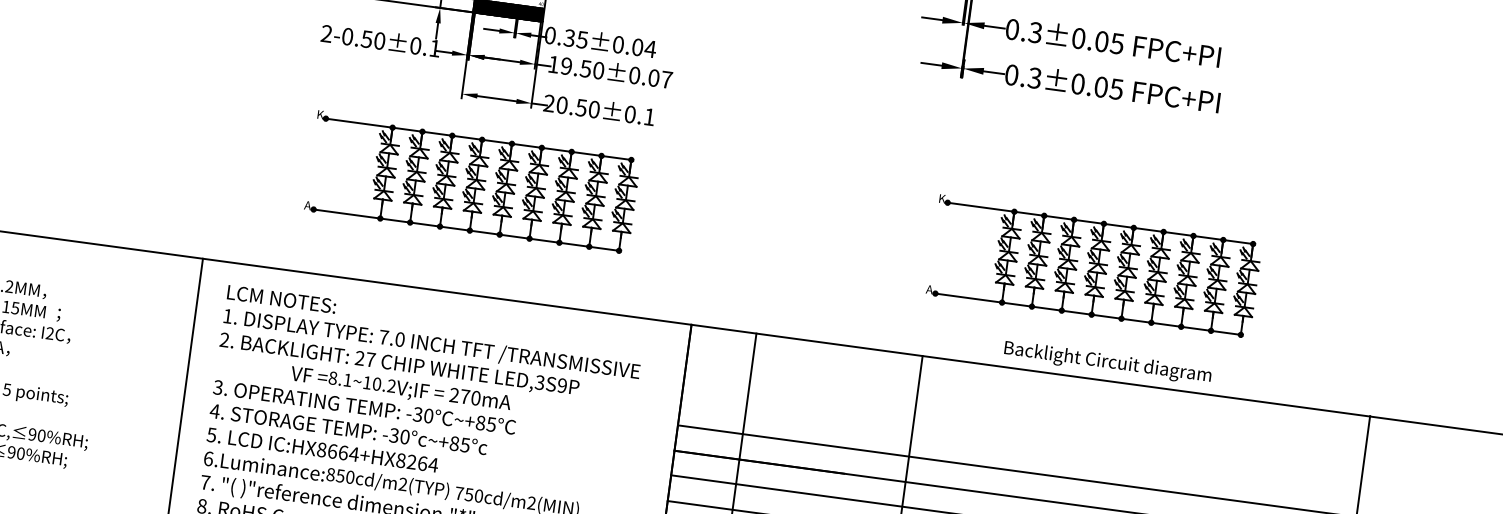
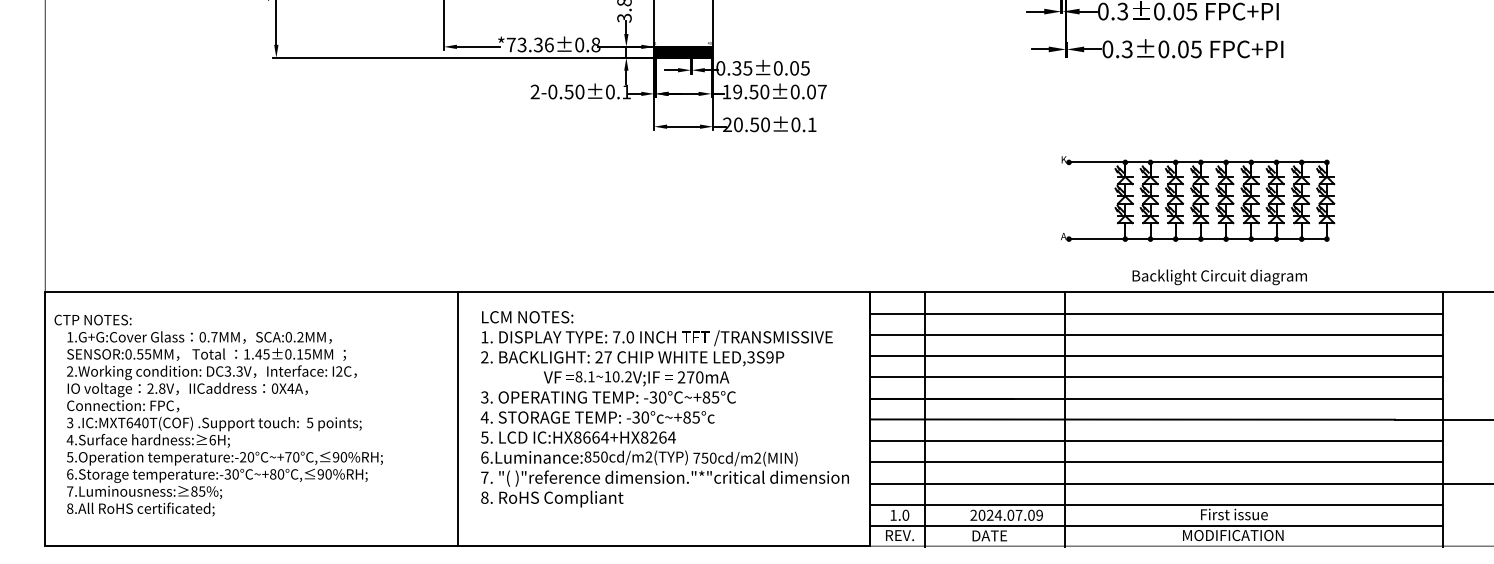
text: (650, 49) -> (805, 68), 0.04 -> 0.05
part: (473, 182) -> (673, 198), removed
line: (1027, 395) -> (1156, 313), added
line: (1023, 420) -> (1156, 334), added
line: (1020, 446) -> (1156, 356), added

